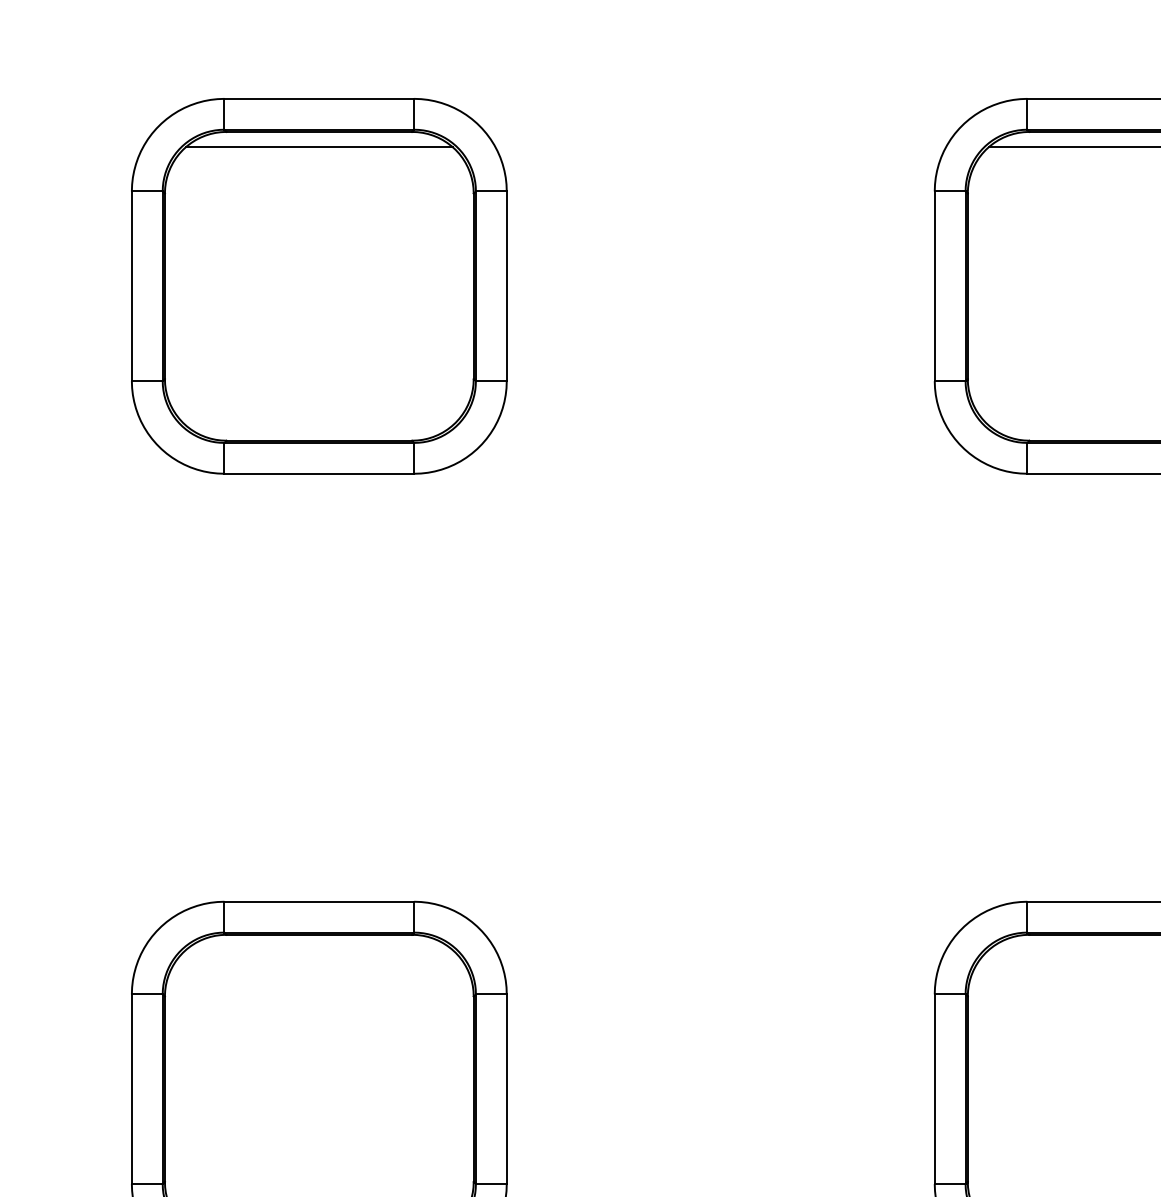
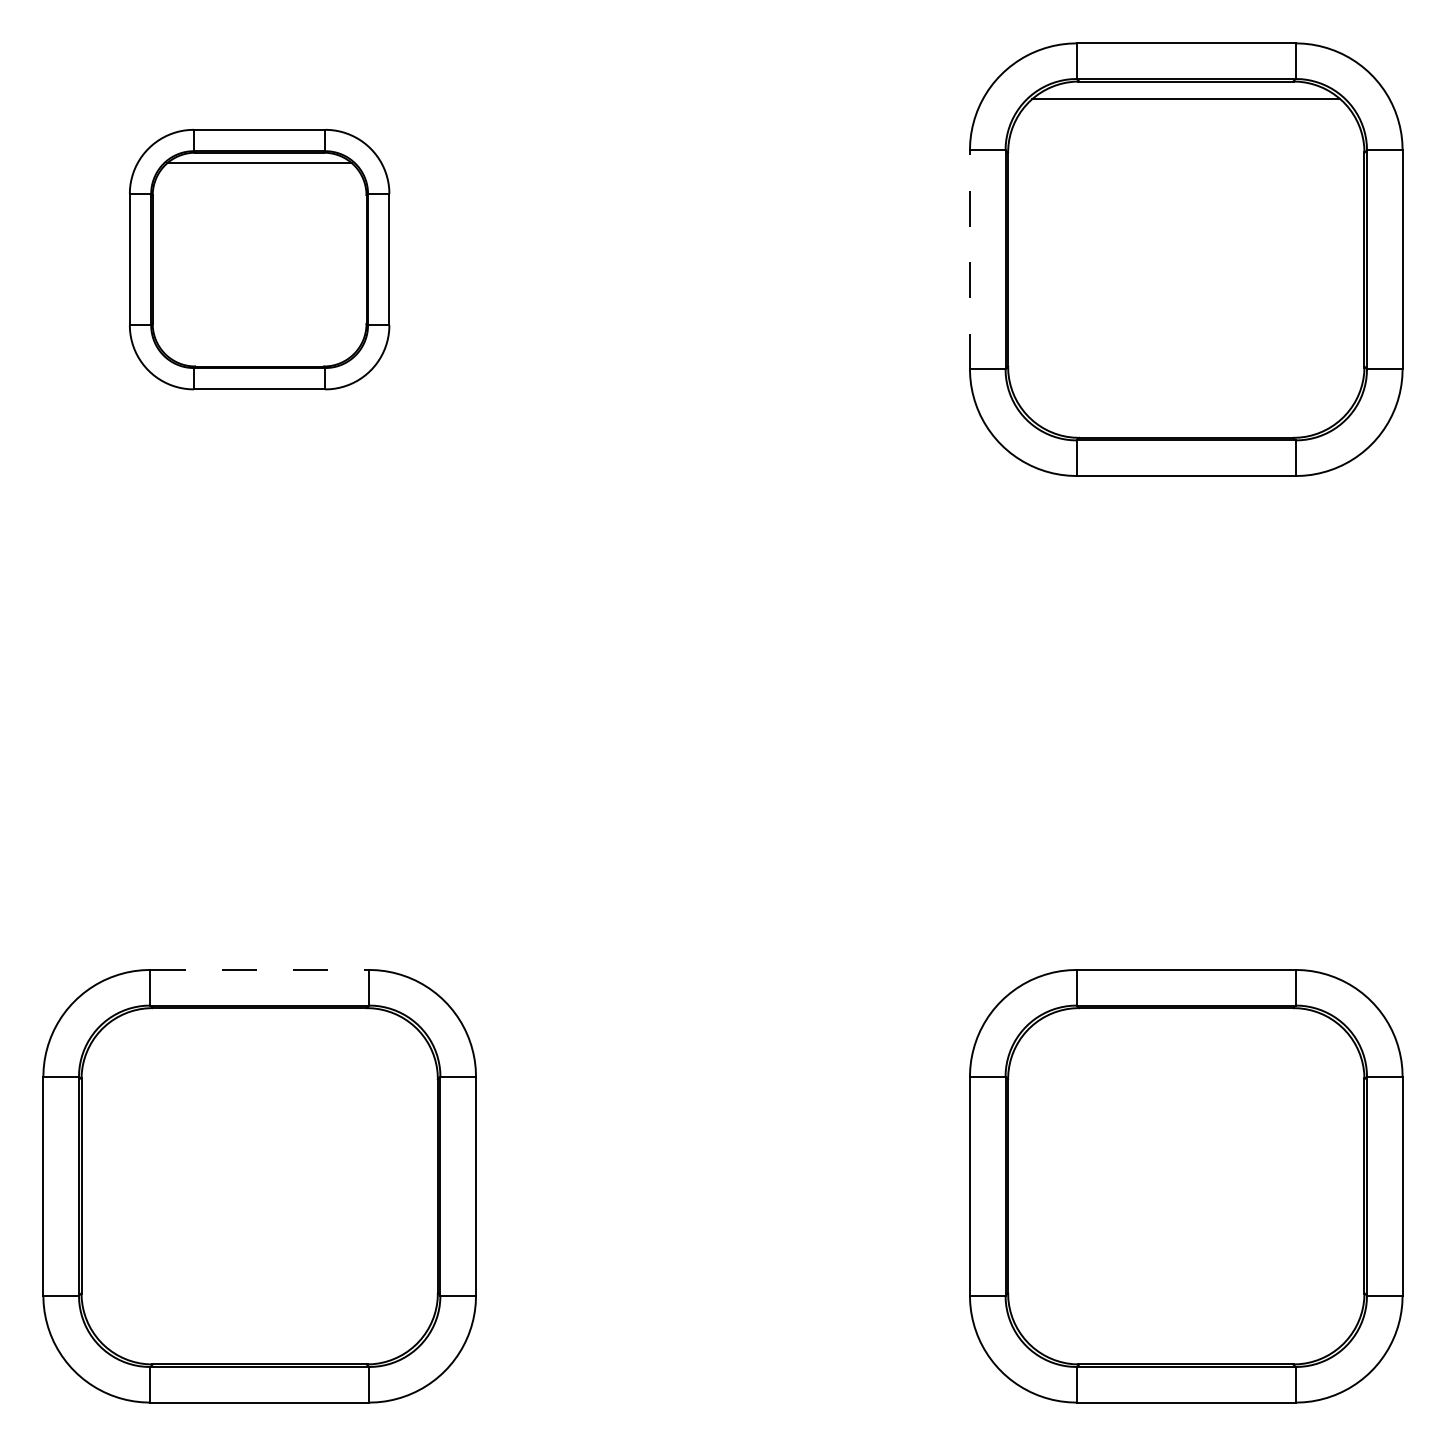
part: (319, 286) -> (259, 259), size x0.6
line: (934, 286) -> (969, 259), solid -> dashed
line: (320, 901) -> (260, 969), solid -> dashed

